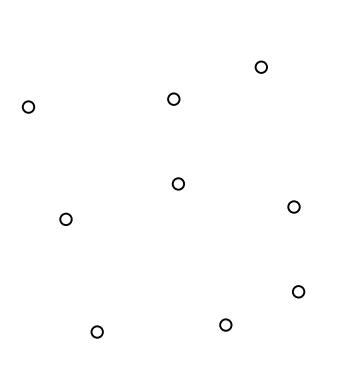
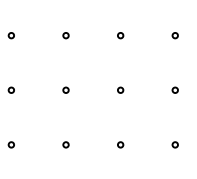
circle: (259, 66) -> (174, 35), moved
circle: (27, 106) -> (65, 35), moved
circle: (178, 182) -> (120, 89), moved
circle: (296, 291) -> (174, 144), moved
circle: (225, 324) -> (120, 144), moved
circle: (96, 331) -> (65, 144), moved

